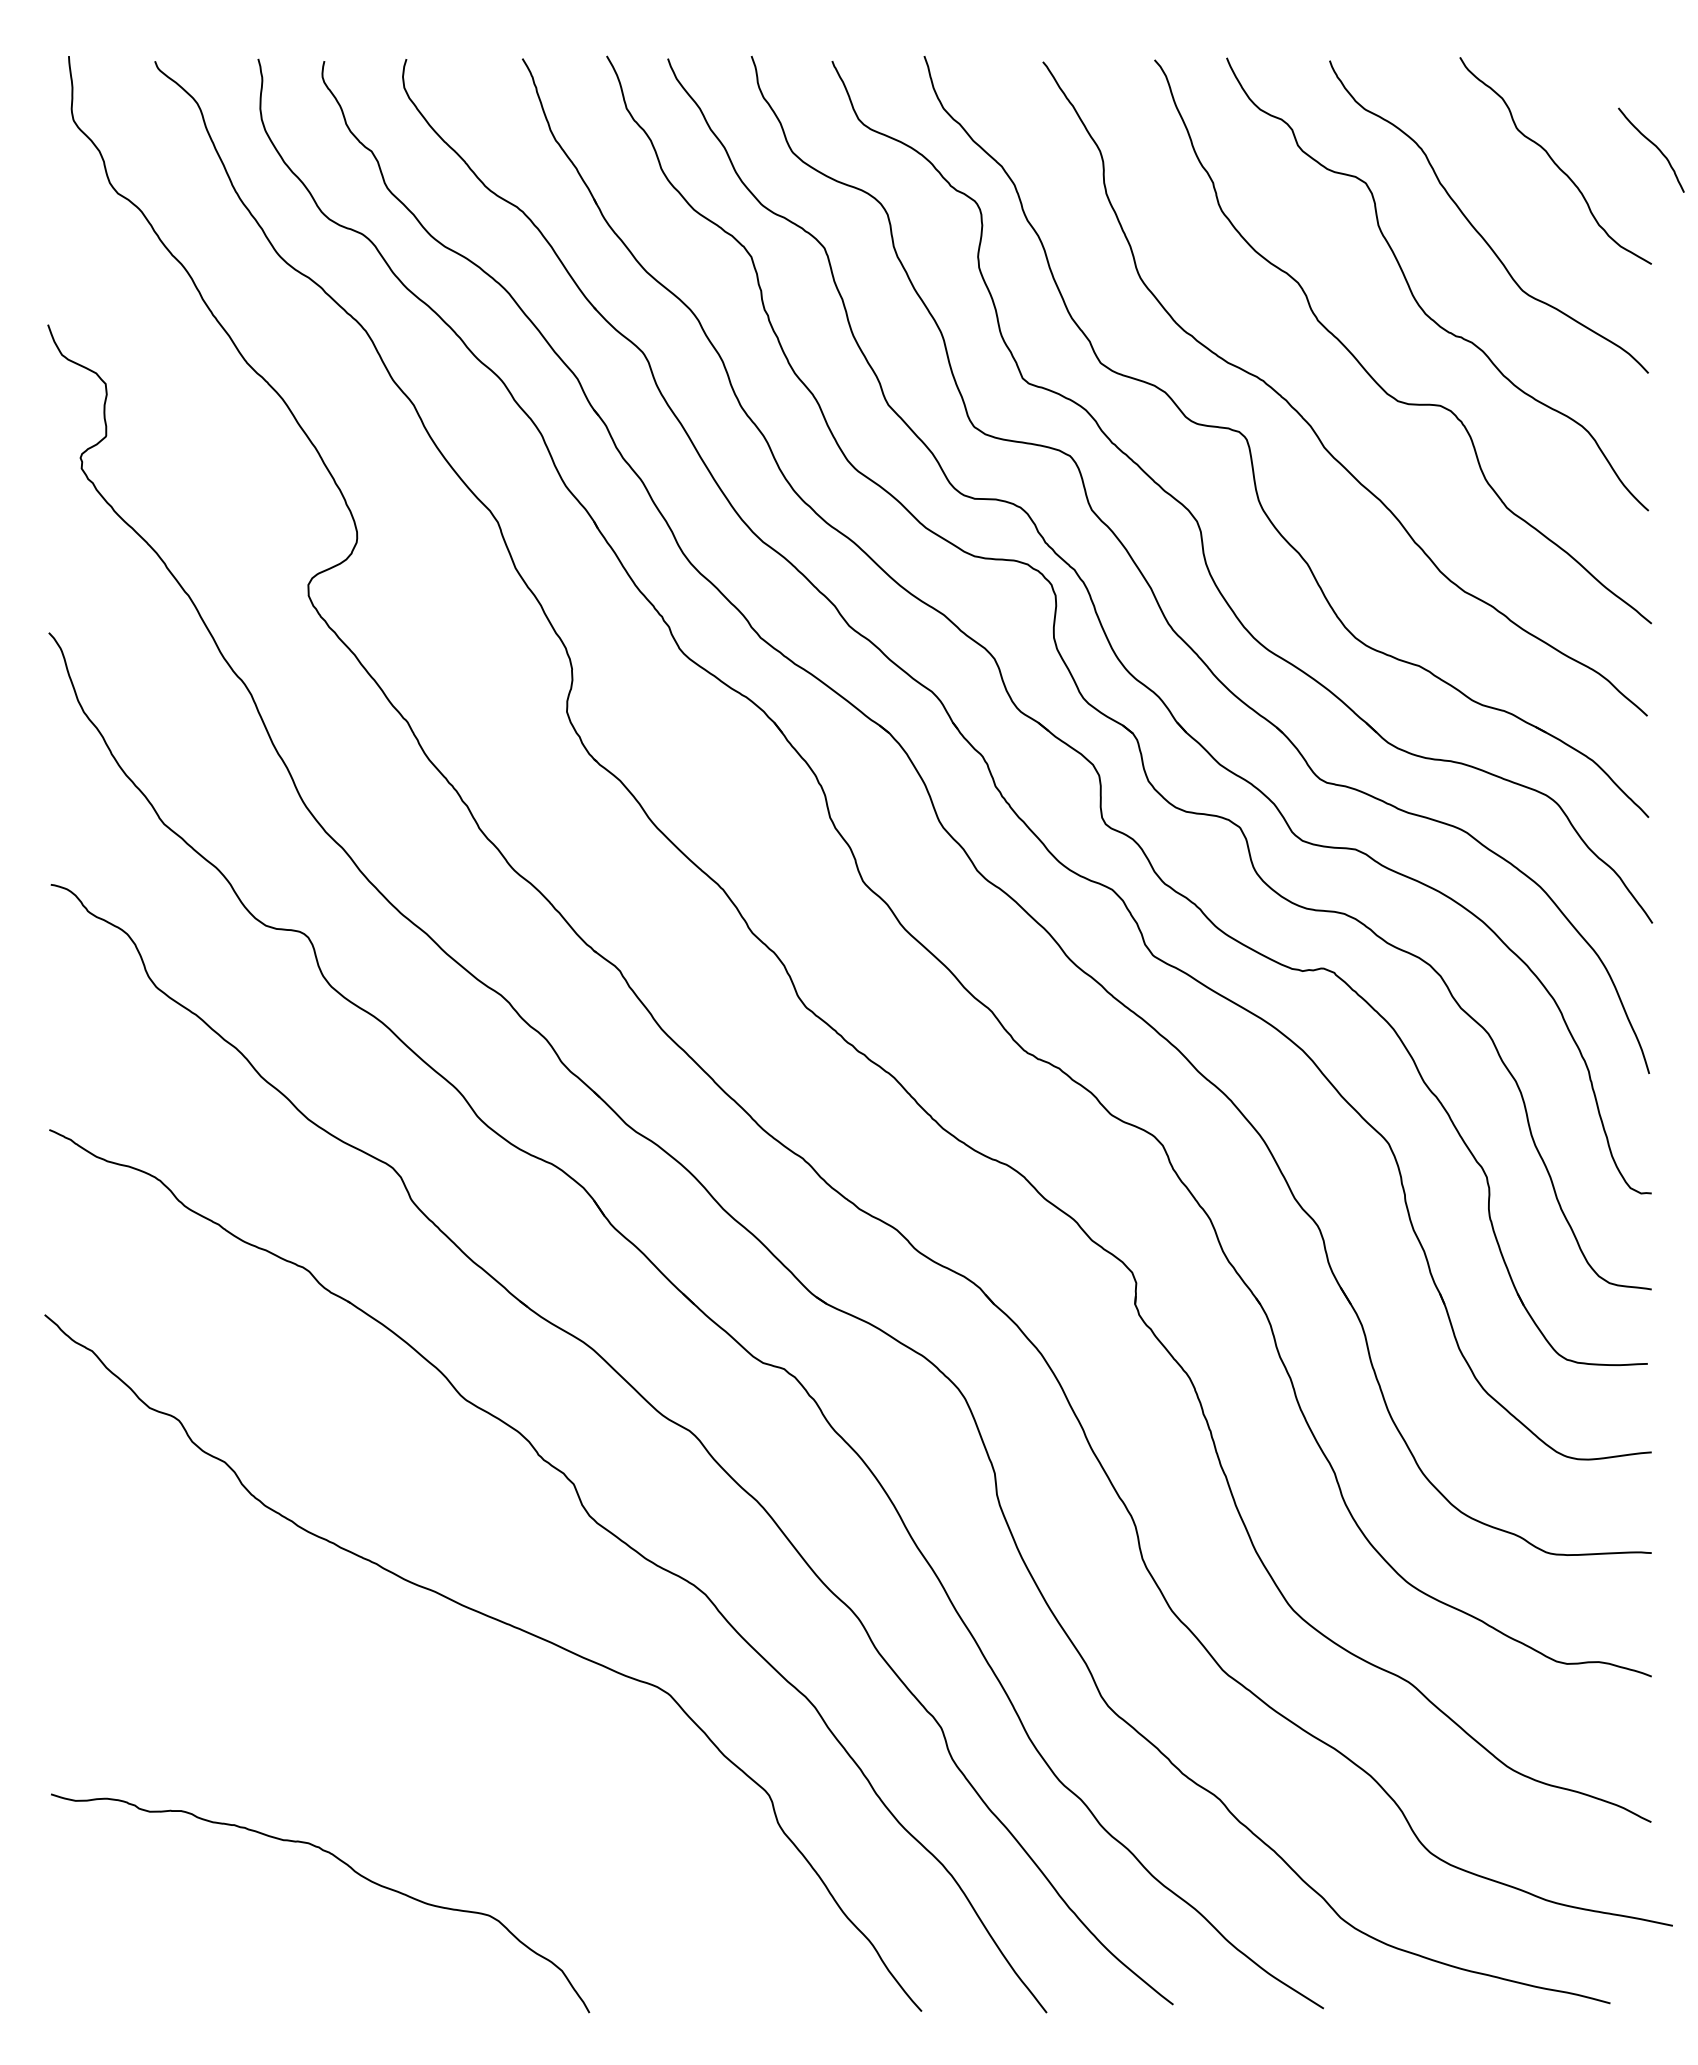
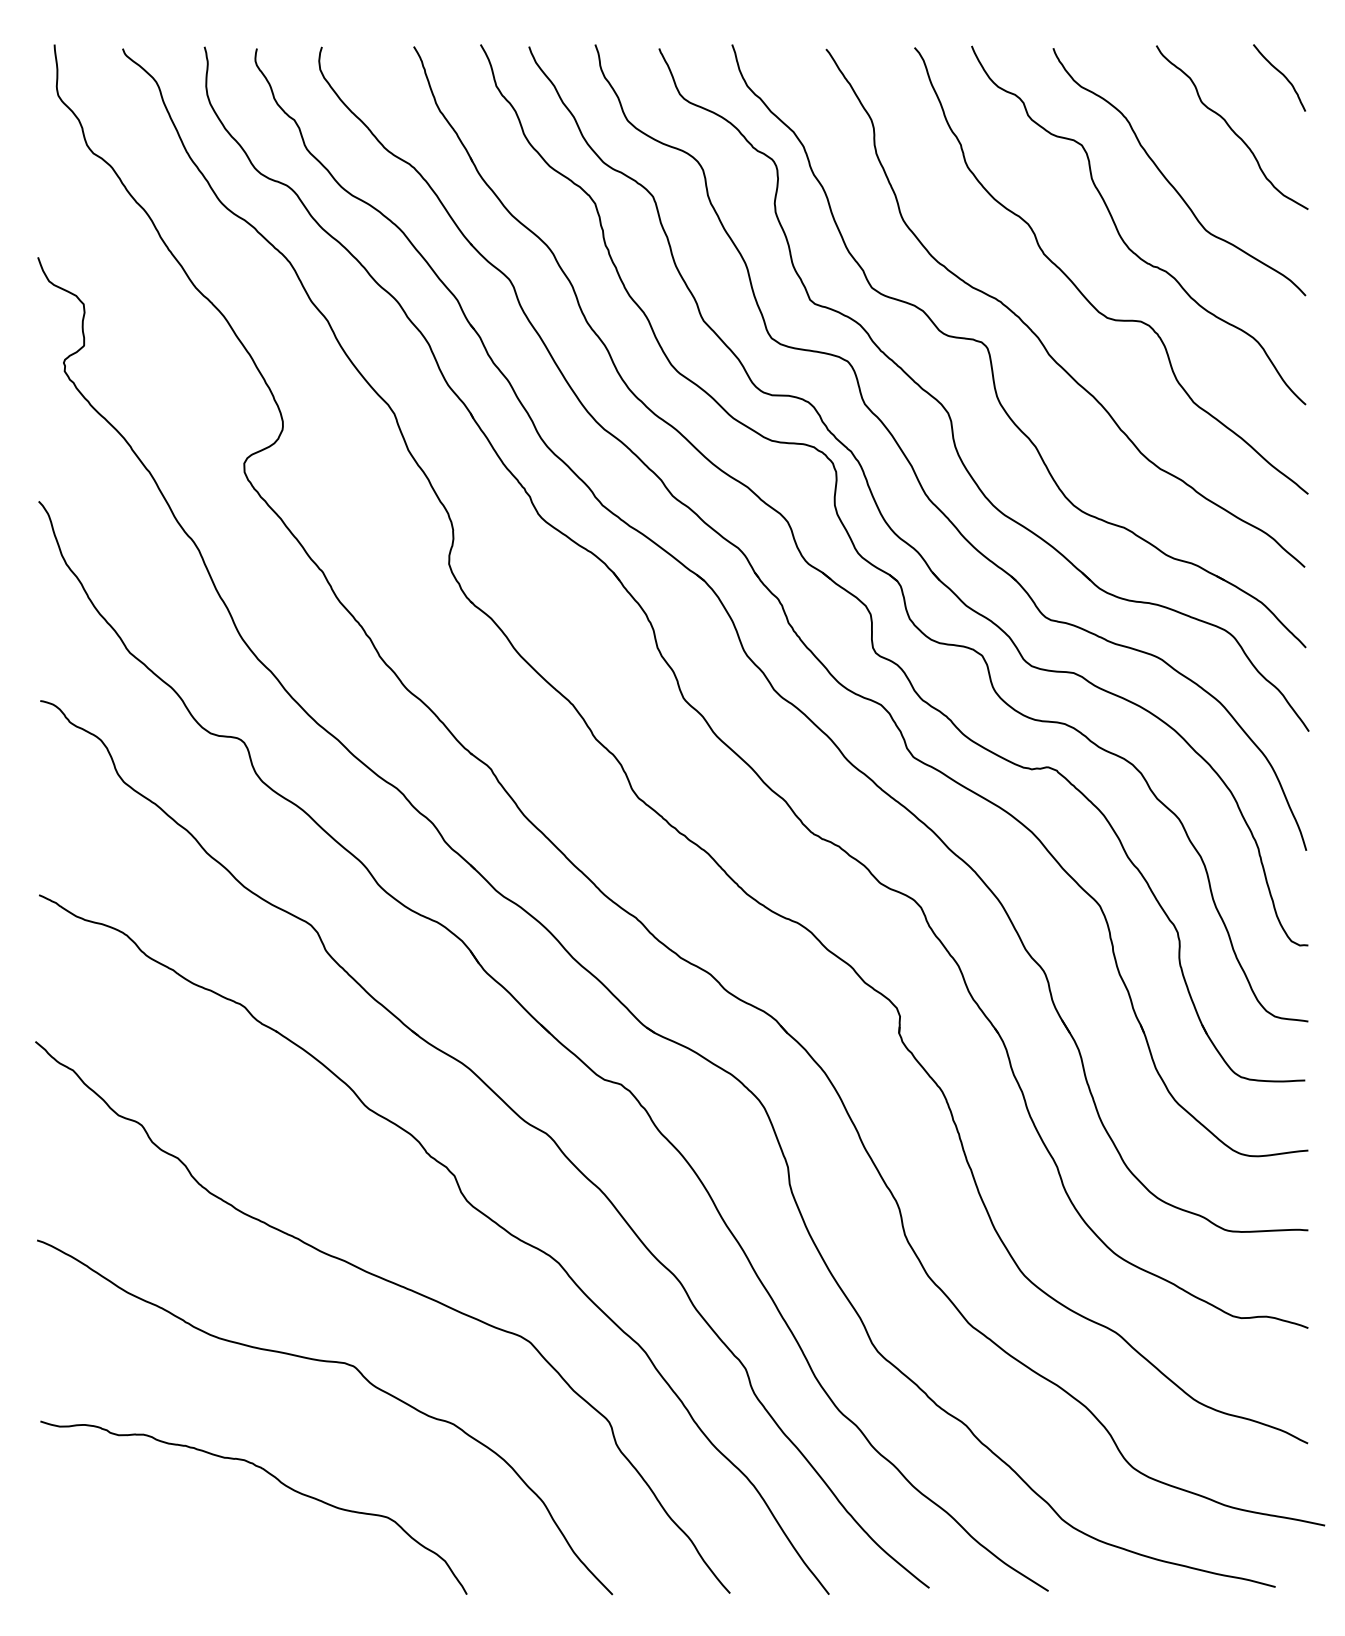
curve: (1654, 146) -> (1282, 75), moved
curve: (410, 1719) -> (325, 1362), added

